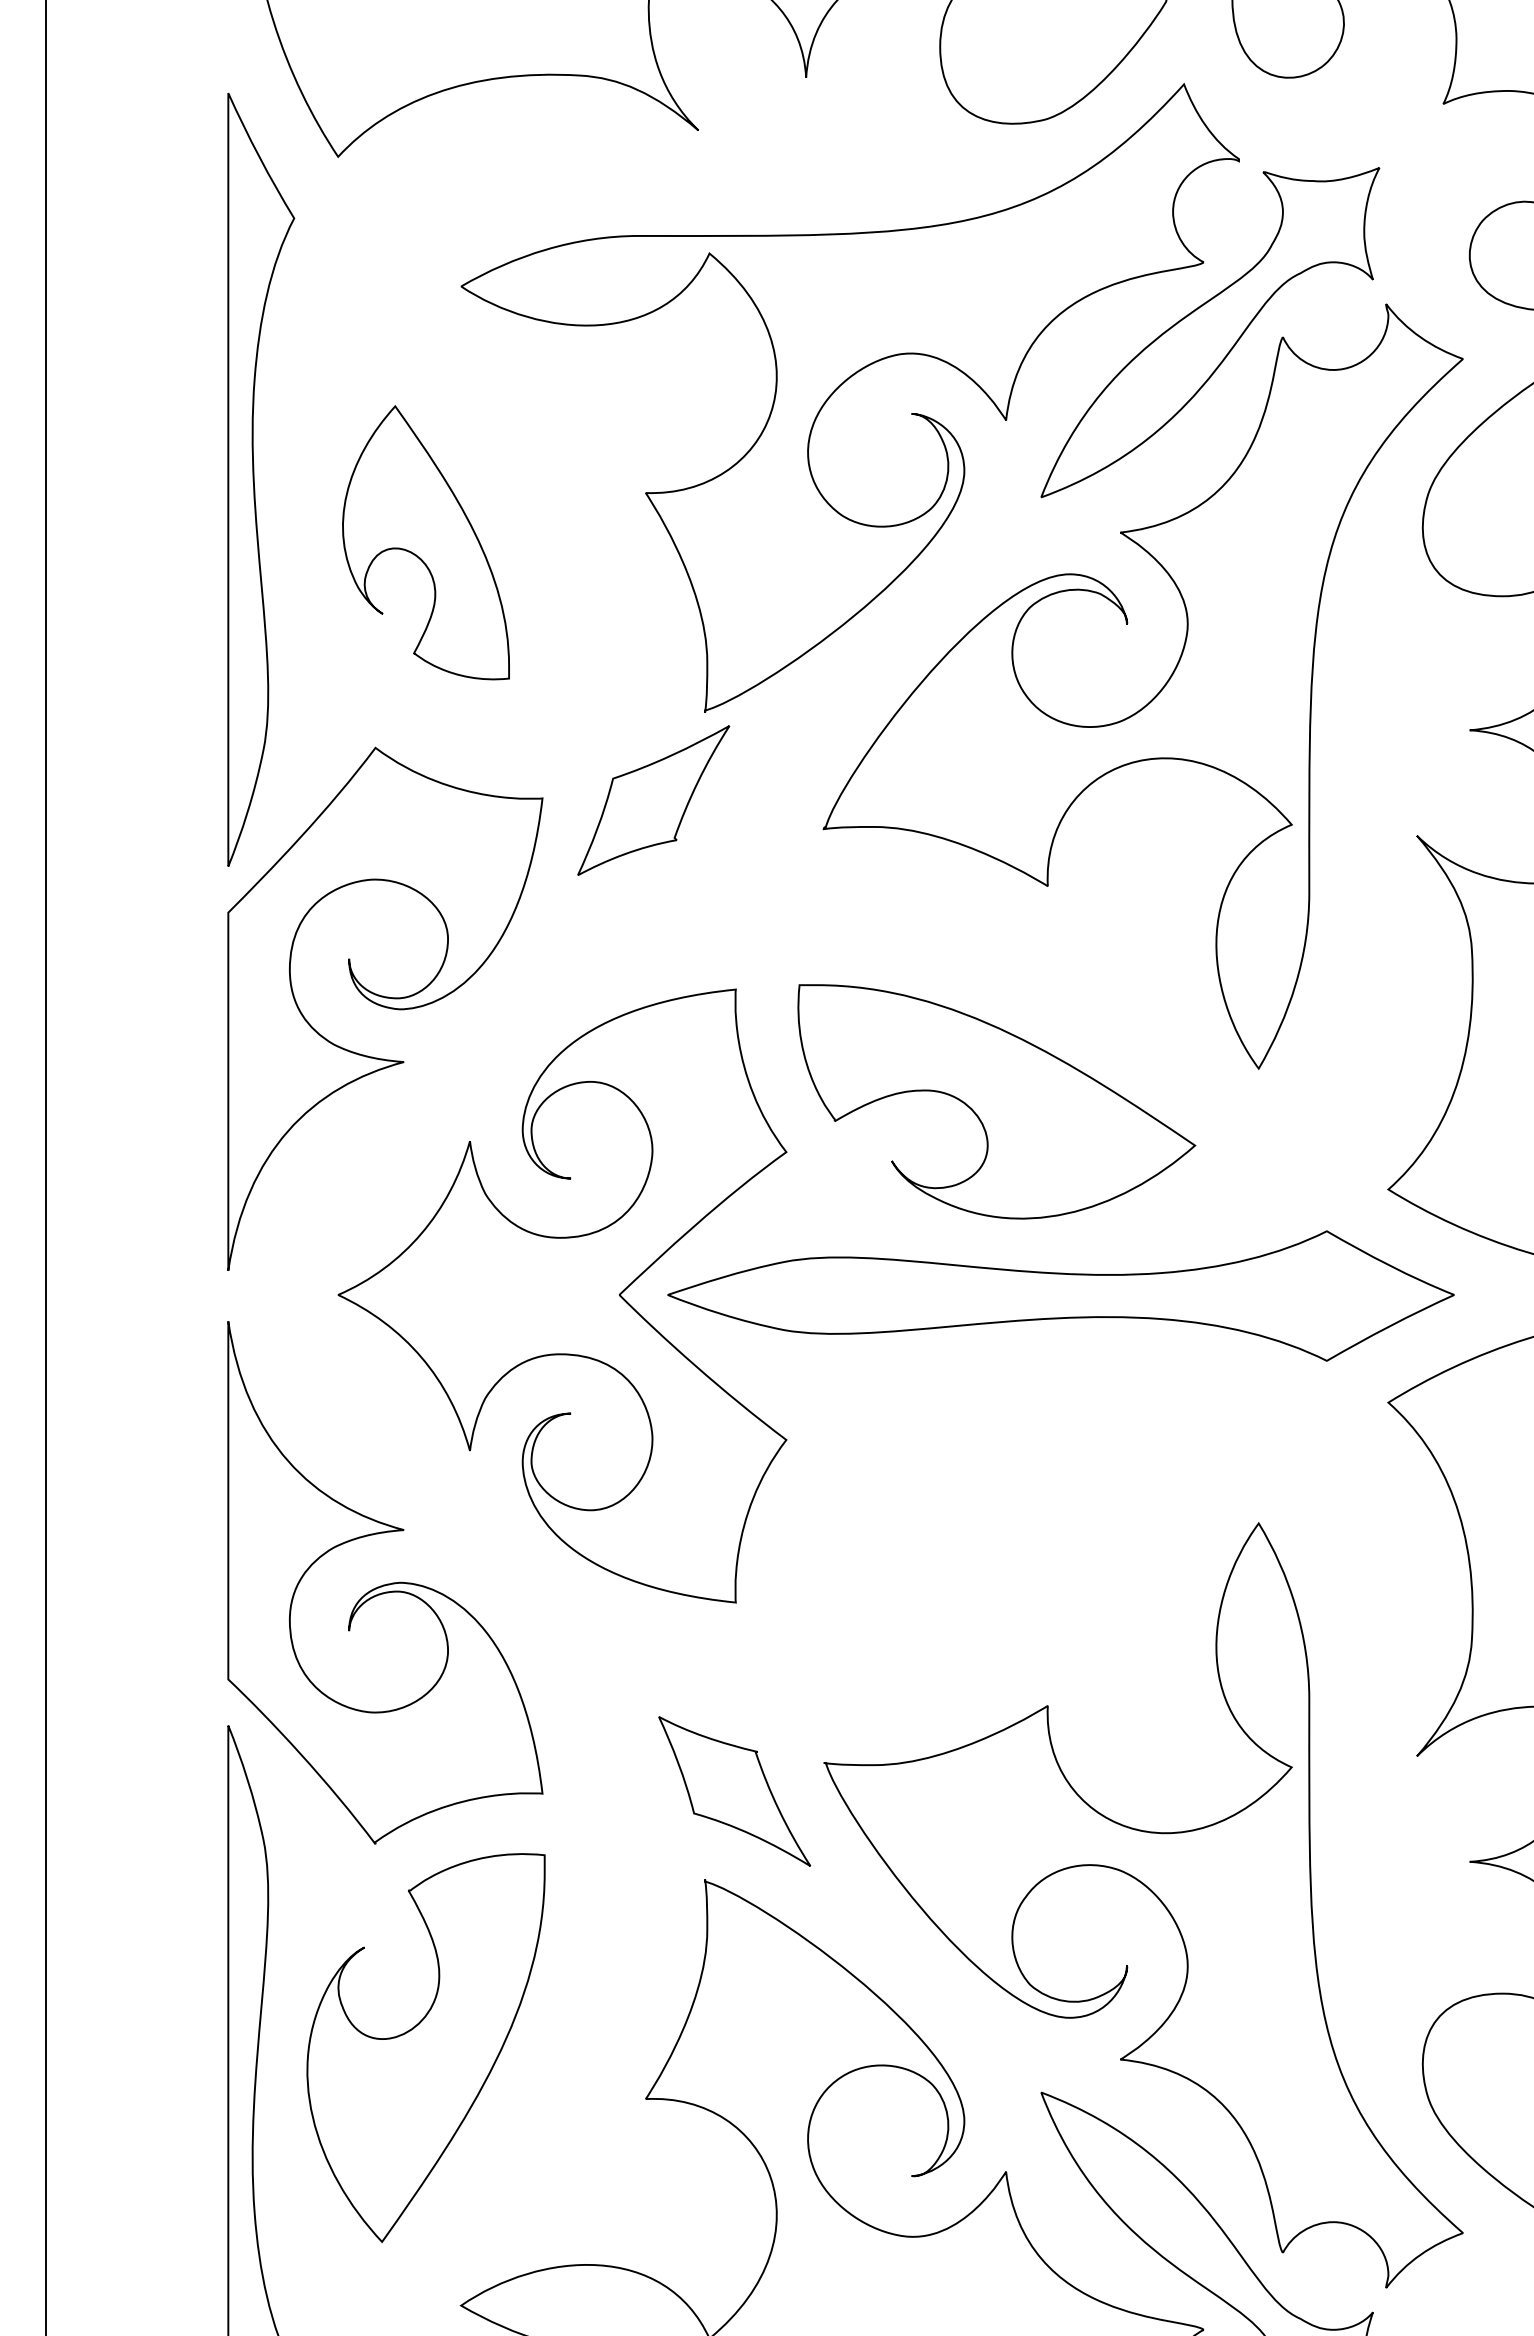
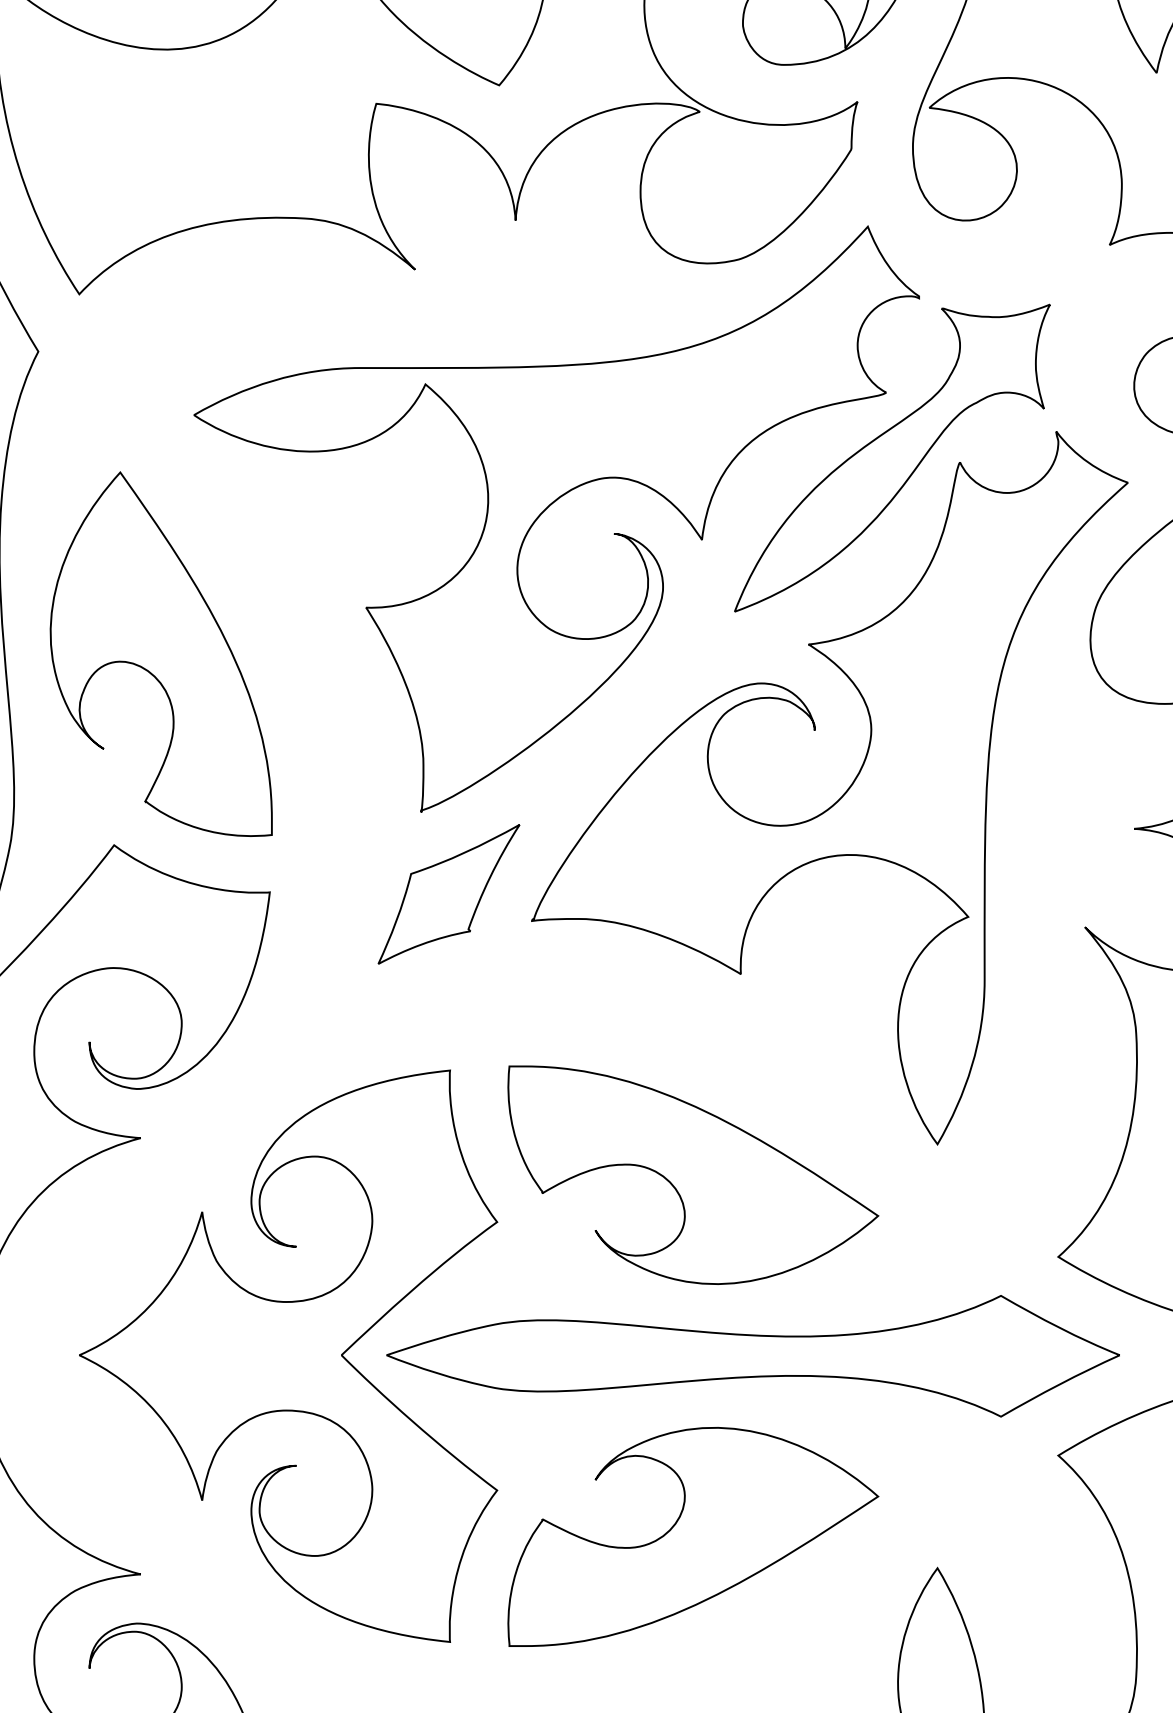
part: (425, 542) -> (160, 653), size x1.43
part: (653, 800) -> (448, 894), moved
part: (996, 1489) -> (693, 1536), added

